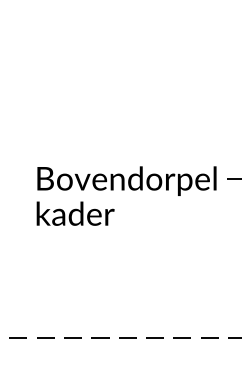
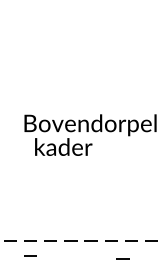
text: (75, 213) -> (63, 146), moved
line: (45, 357) -> (30, 255), added
line: (170, 361) -> (122, 258), added

